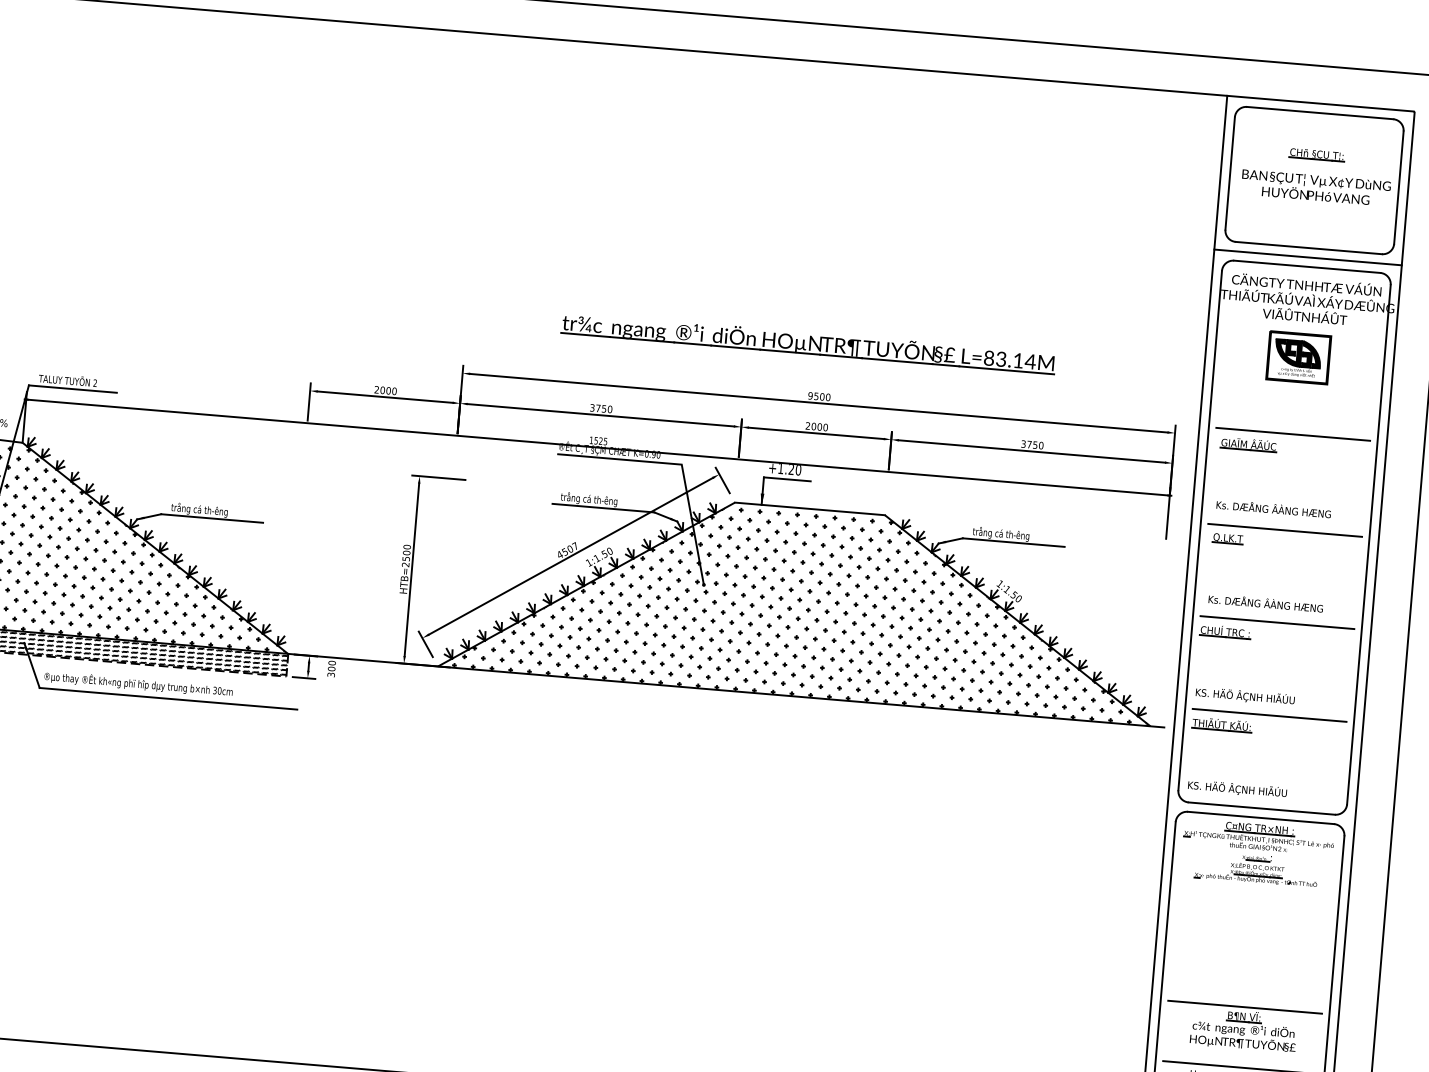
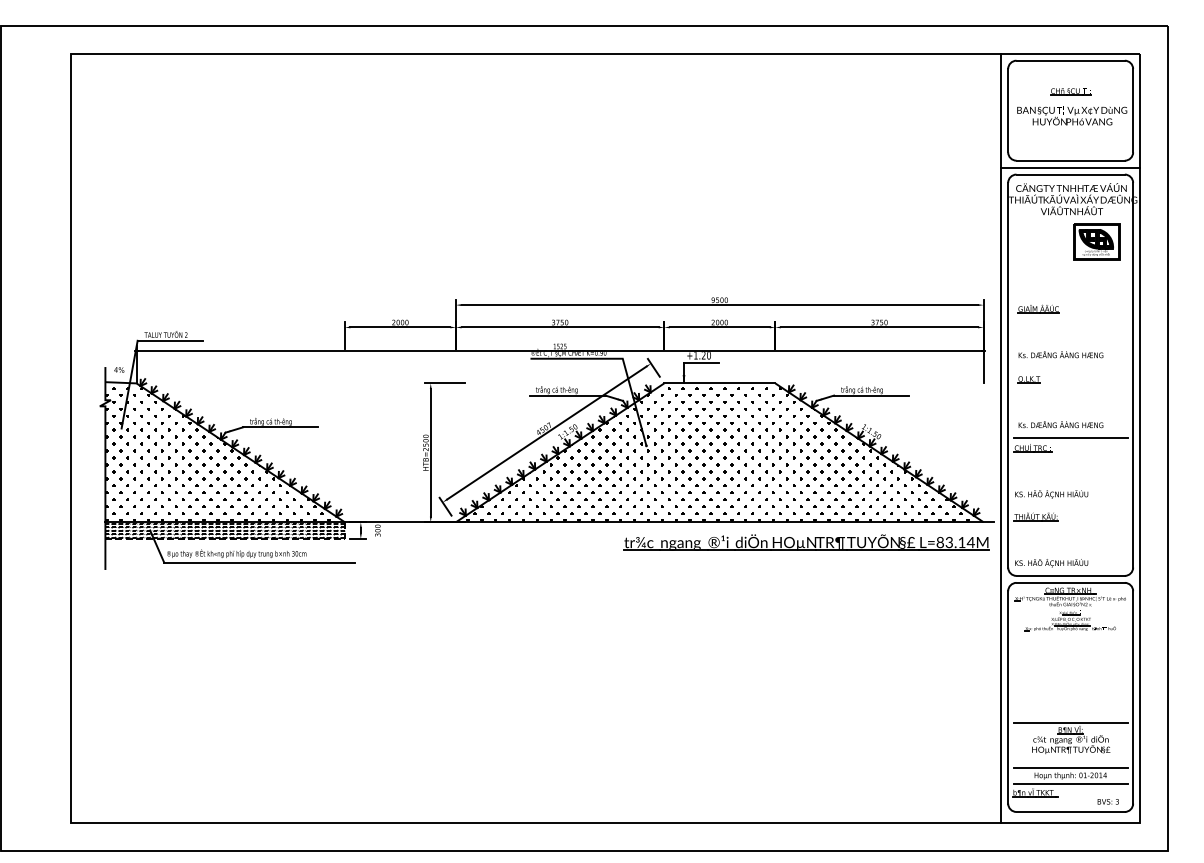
part: (808, 343) -> (806, 542), moved
part: (1298, 356) -> (1096, 241), moved
line: (1293, 434) -> (1070, 298), removed
line: (1284, 529) -> (1070, 369), removed
line: (1269, 714) -> (1070, 506), removed

